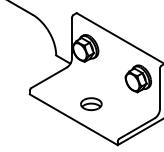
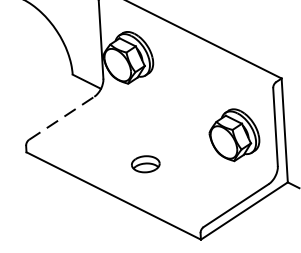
line: (49, 77) -> (62, 117), solid -> dashed
part: (137, 78) -> (232, 134), moved
part: (91, 104) -> (146, 164), size x0.7

